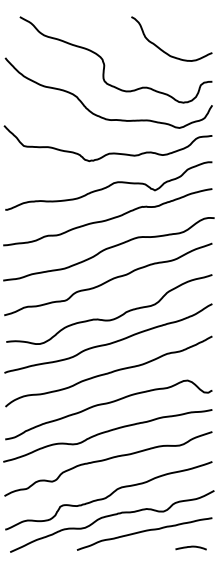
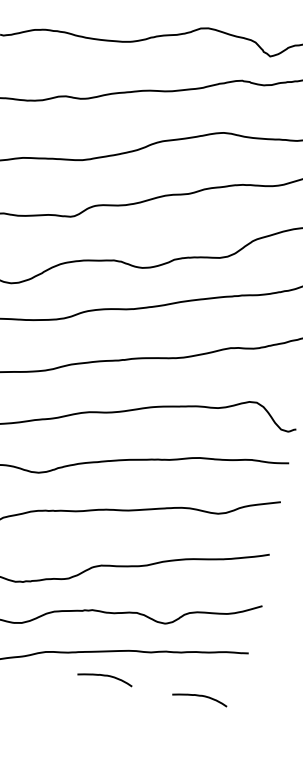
curve: (136, 547) -> (104, 676), added

